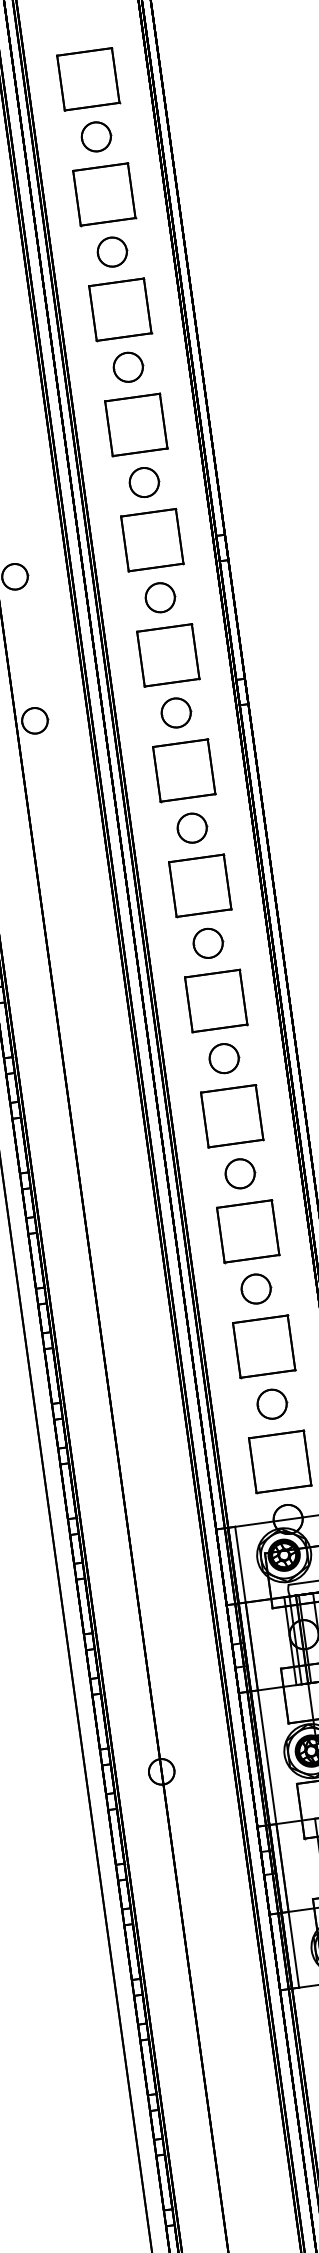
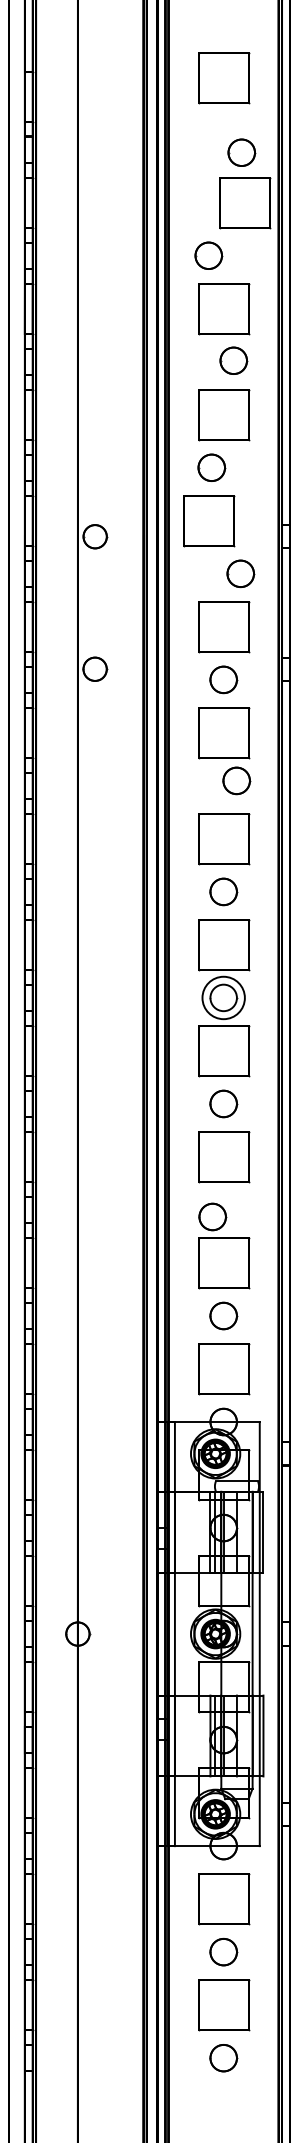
part: (89, 79) -> (224, 78), moved
part: (96, 136) -> (241, 152), moved
part: (105, 195) -> (245, 203), moved
part: (112, 251) -> (208, 255), moved
part: (128, 367) -> (233, 360), moved
part: (144, 482) -> (211, 467), moved
part: (153, 540) -> (209, 521), moved
part: (159, 597) -> (240, 573), moved
part: (191, 827) -> (236, 780), moved
circle: (223, 1058) -> (223, 997), size x1.6
part: (255, 1288) -> (212, 1216), moved

